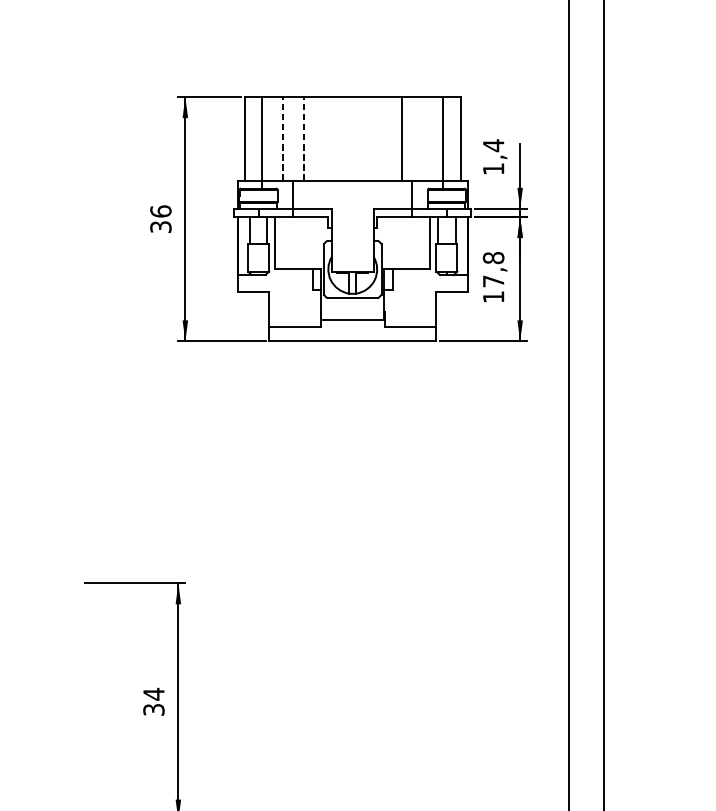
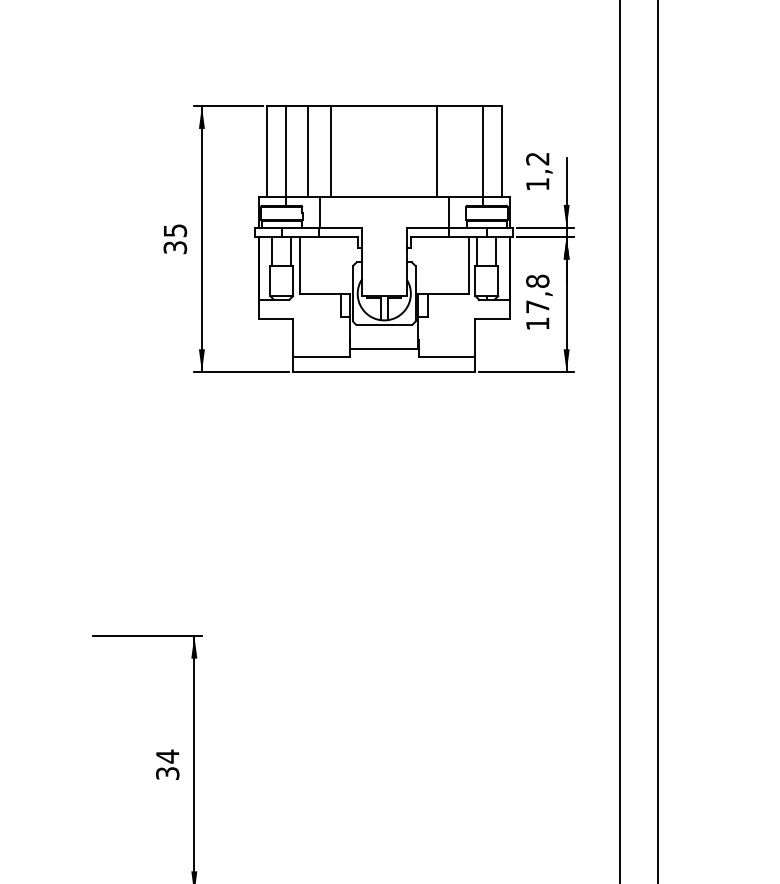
line: (283, 138) -> (308, 151), dashed -> solid
line: (304, 138) -> (331, 151), dashed -> solid
text: (493, 146) -> (537, 159), 1,4 -> 1,2
text: (161, 211) -> (175, 230), 36 -> 35

